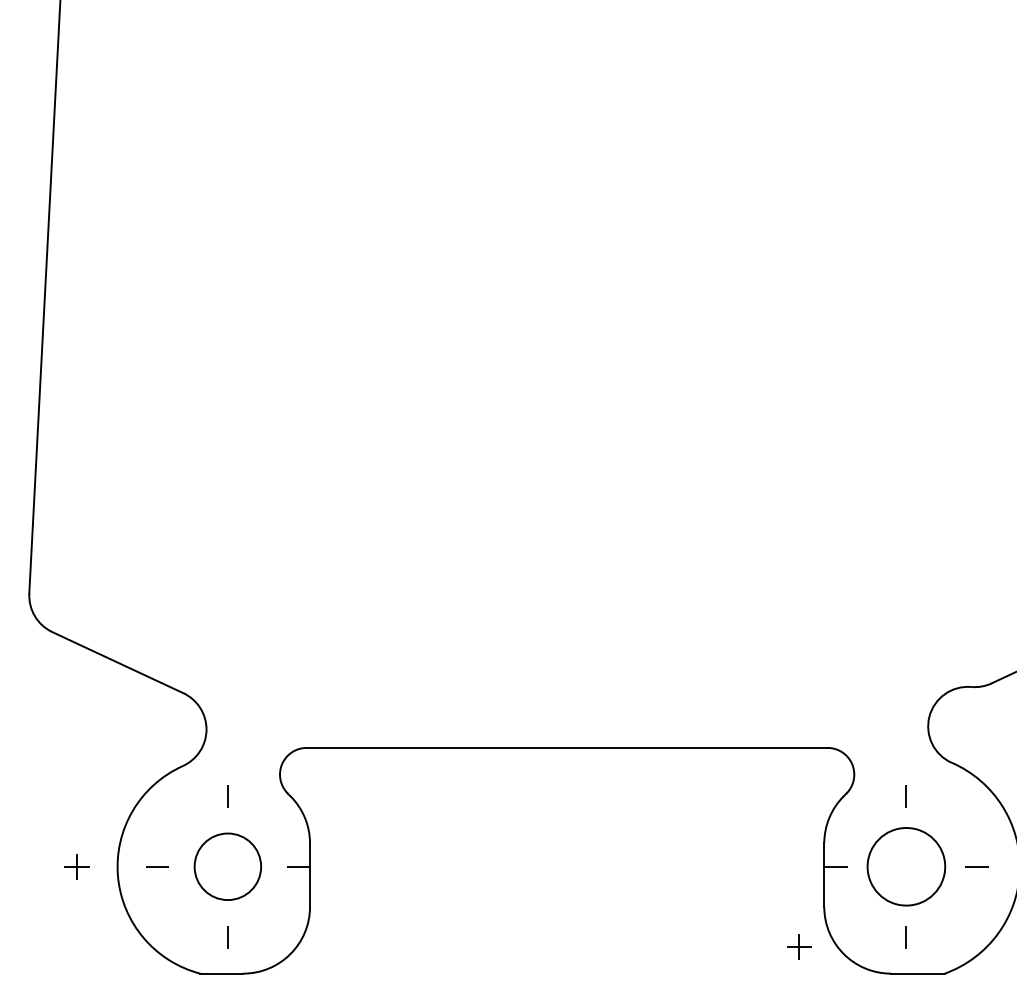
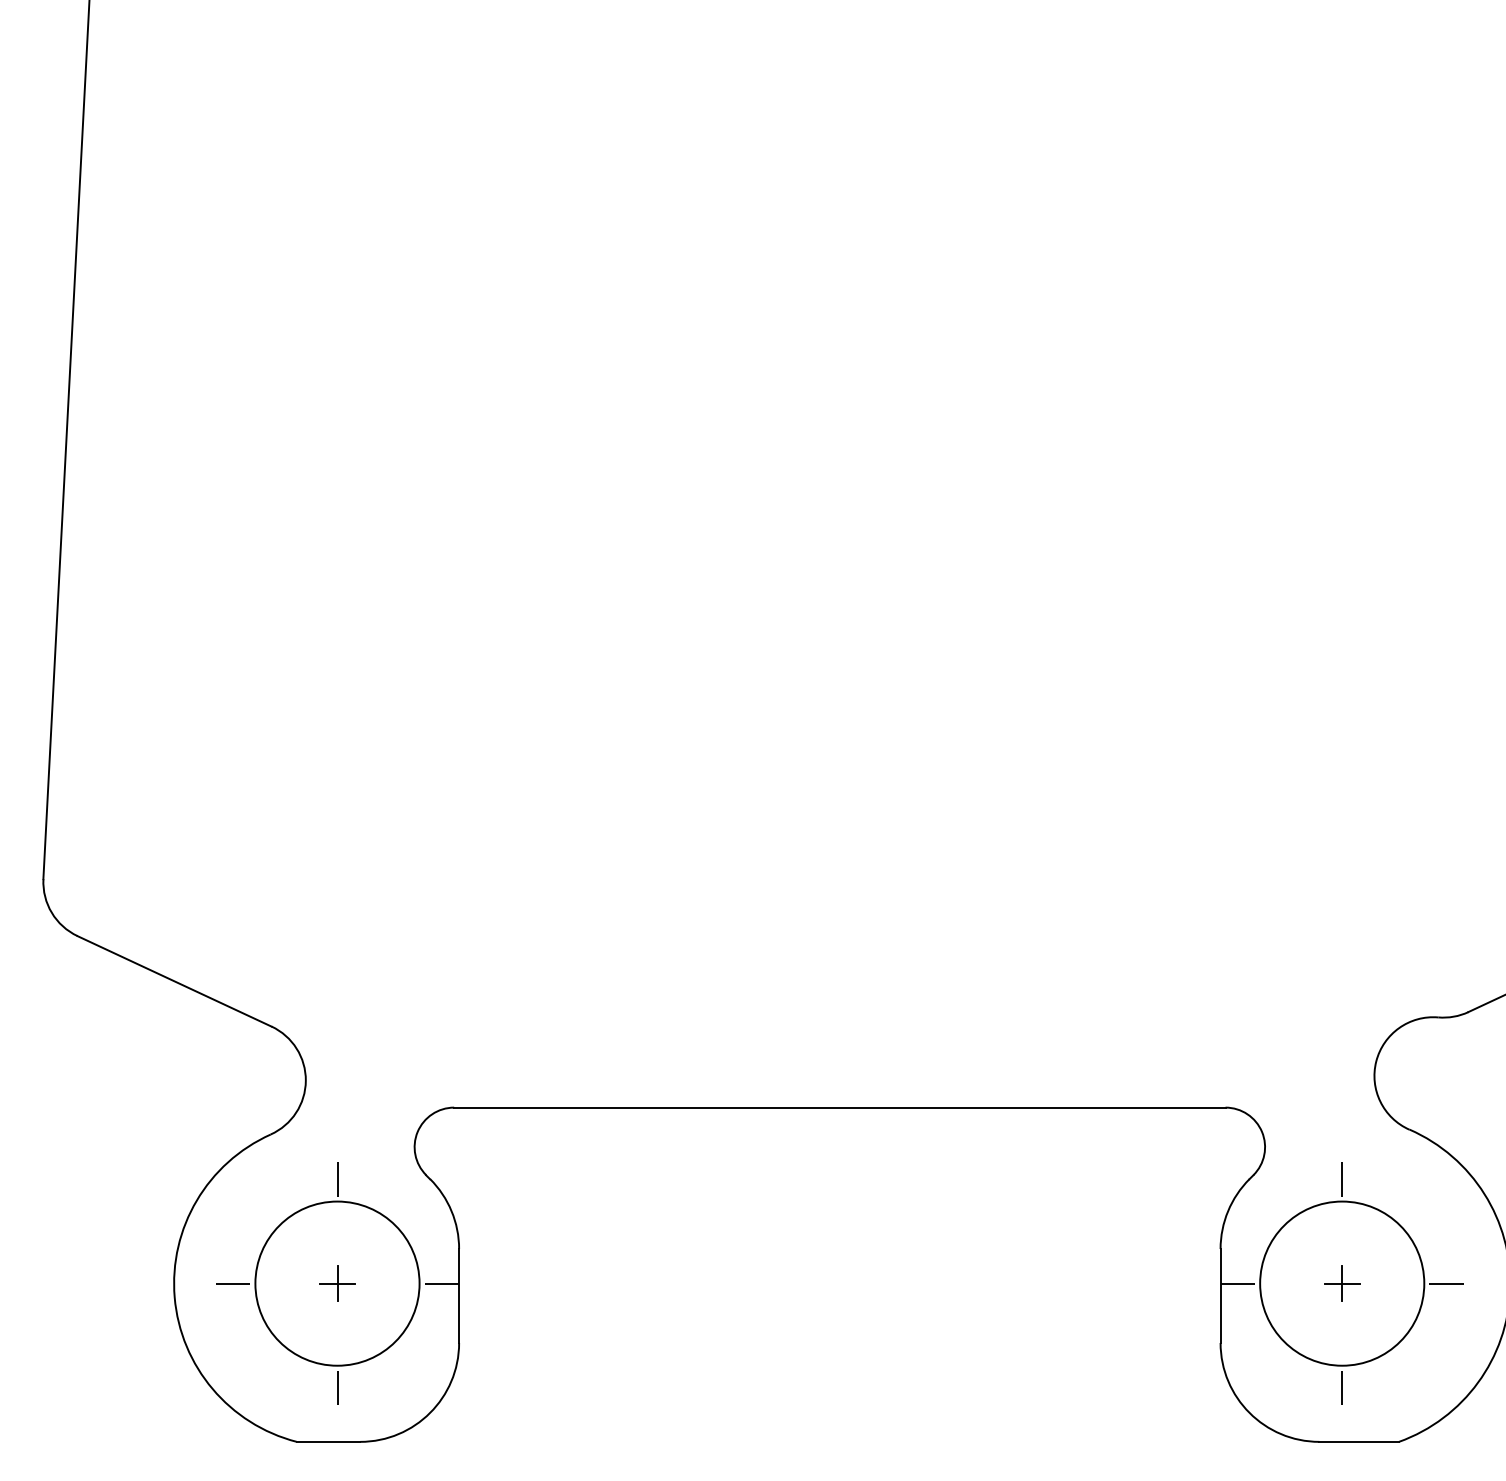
part: (76, 866) -> (336, 1283), moved
circle: (227, 866) -> (336, 1283), size x1.67
circle: (905, 866) -> (1340, 1283), size x1.43
part: (799, 946) -> (1342, 1283), moved

